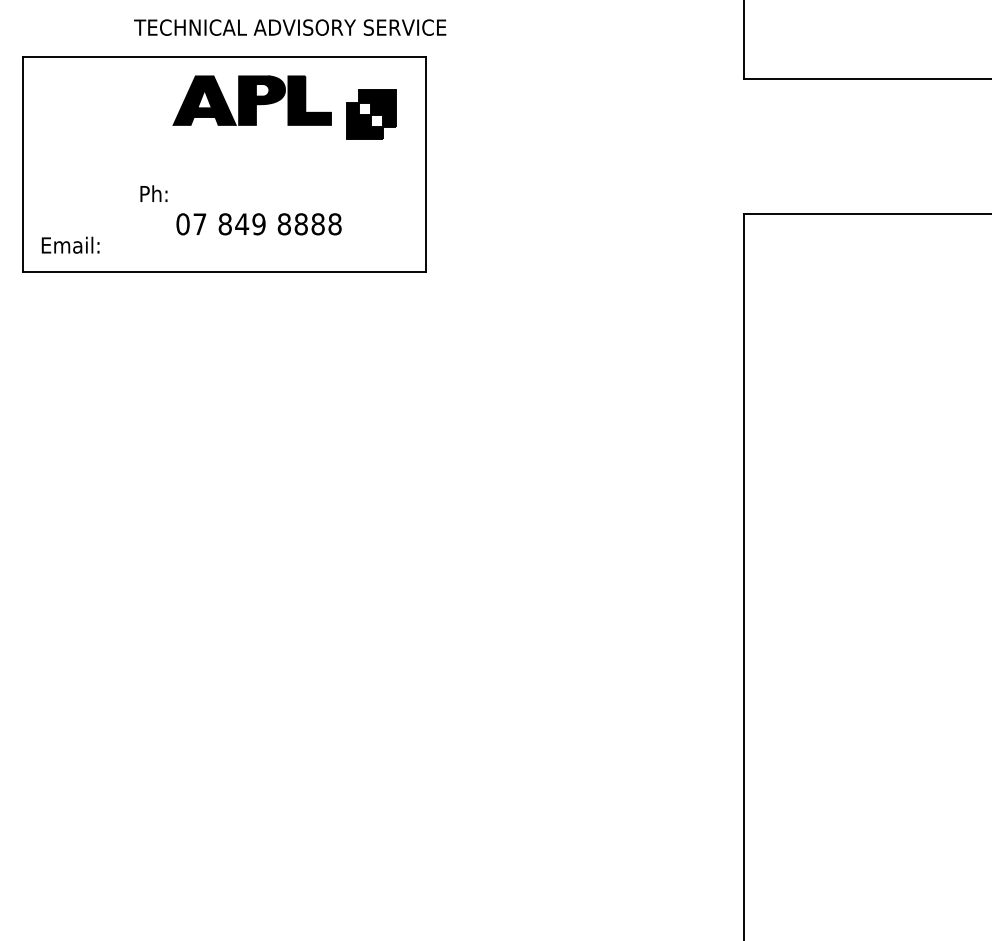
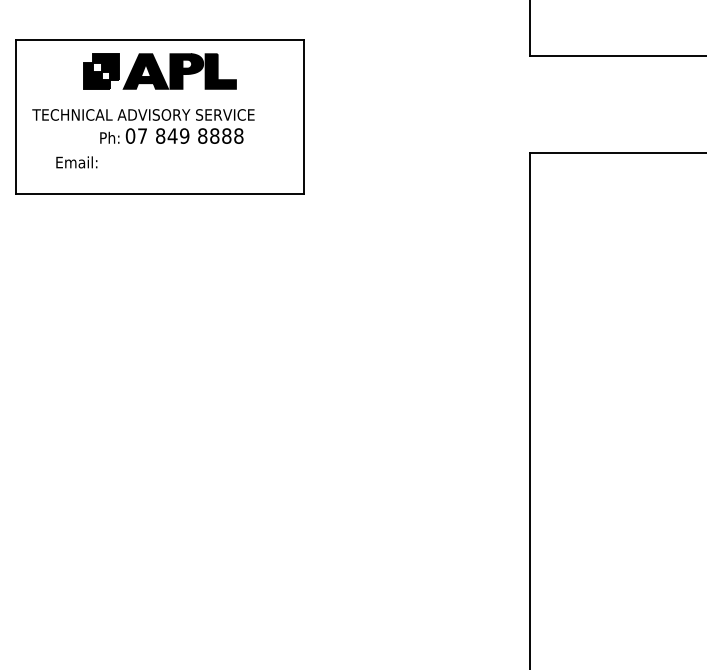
text: (290, 27) -> (143, 114), moved
part: (371, 114) -> (101, 71), moved
text: (258, 224) -> (184, 136), moved
text: (70, 244) -> (76, 161), moved

